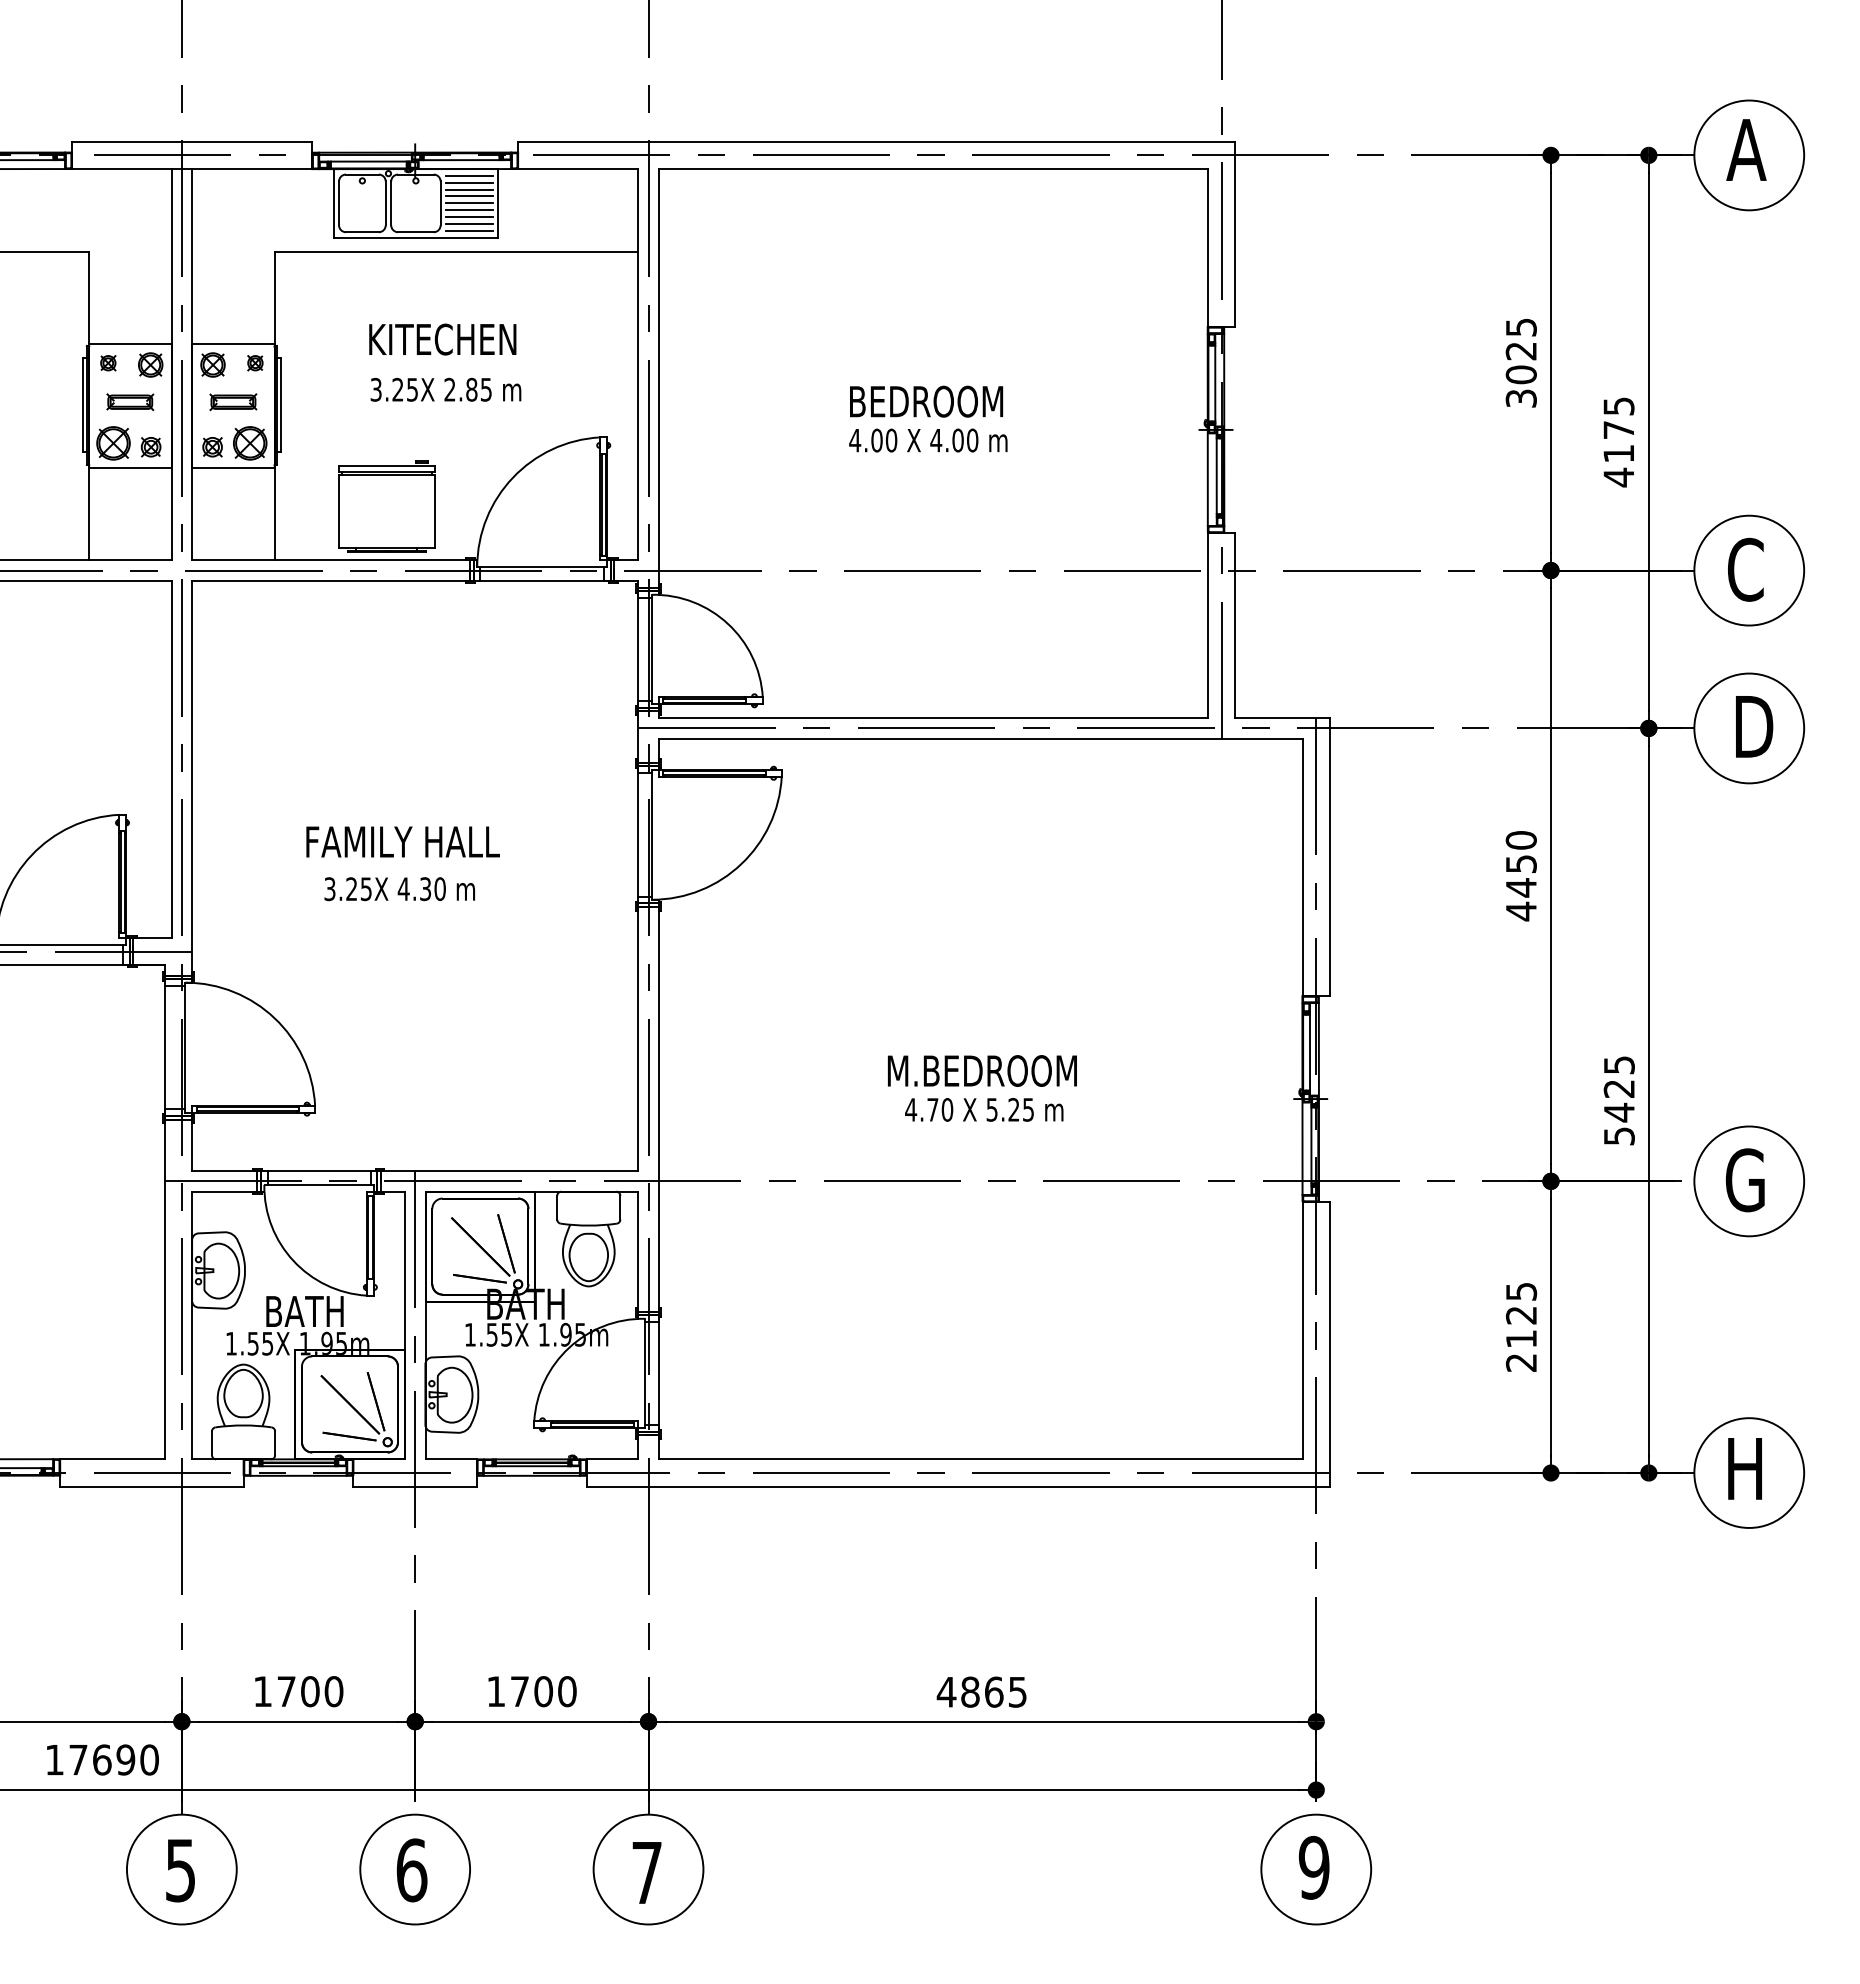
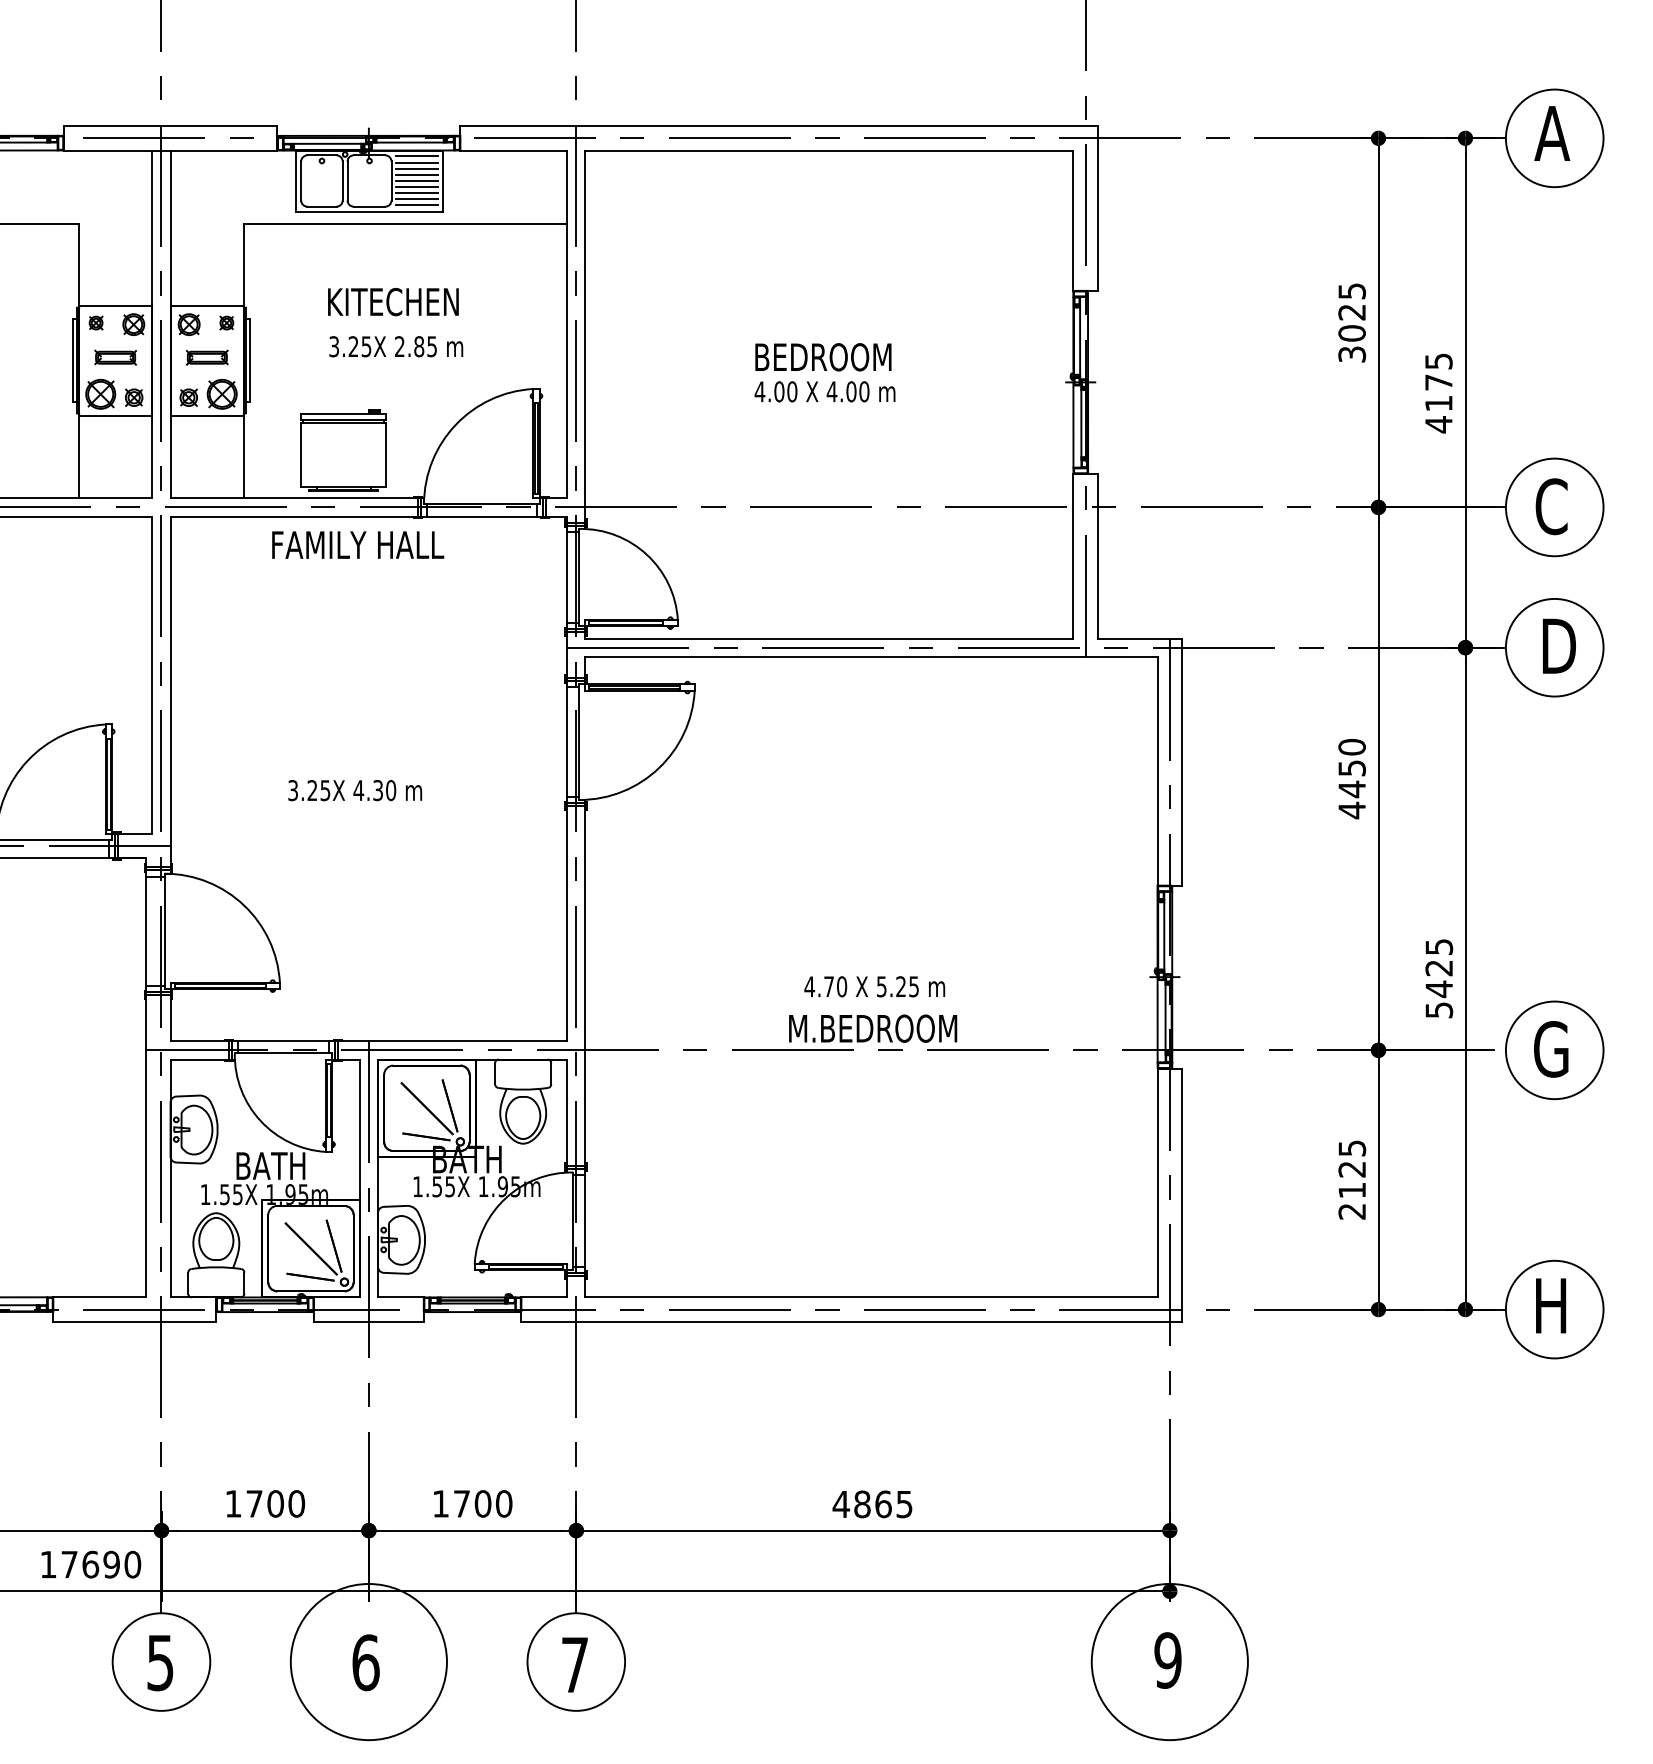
text: (402, 841) -> (357, 544), moved
text: (982, 1070) -> (873, 1028), moved
circle: (415, 1869) -> (369, 1662), size x1.6
circle: (1316, 1869) -> (1170, 1662), size x1.6

